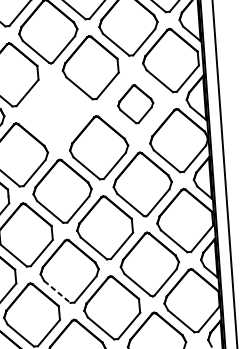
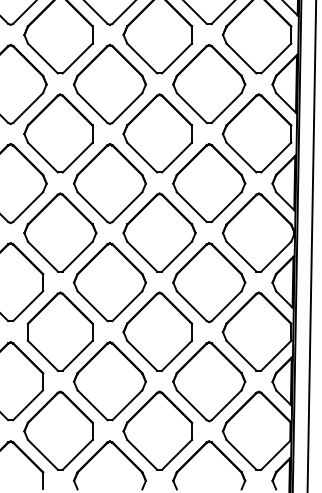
part: (135, 104) -> (209, 183), size x1.67
part: (55, 111) -> (109, 183), added
line: (57, 292) -> (92, 405), dashed -> solid

